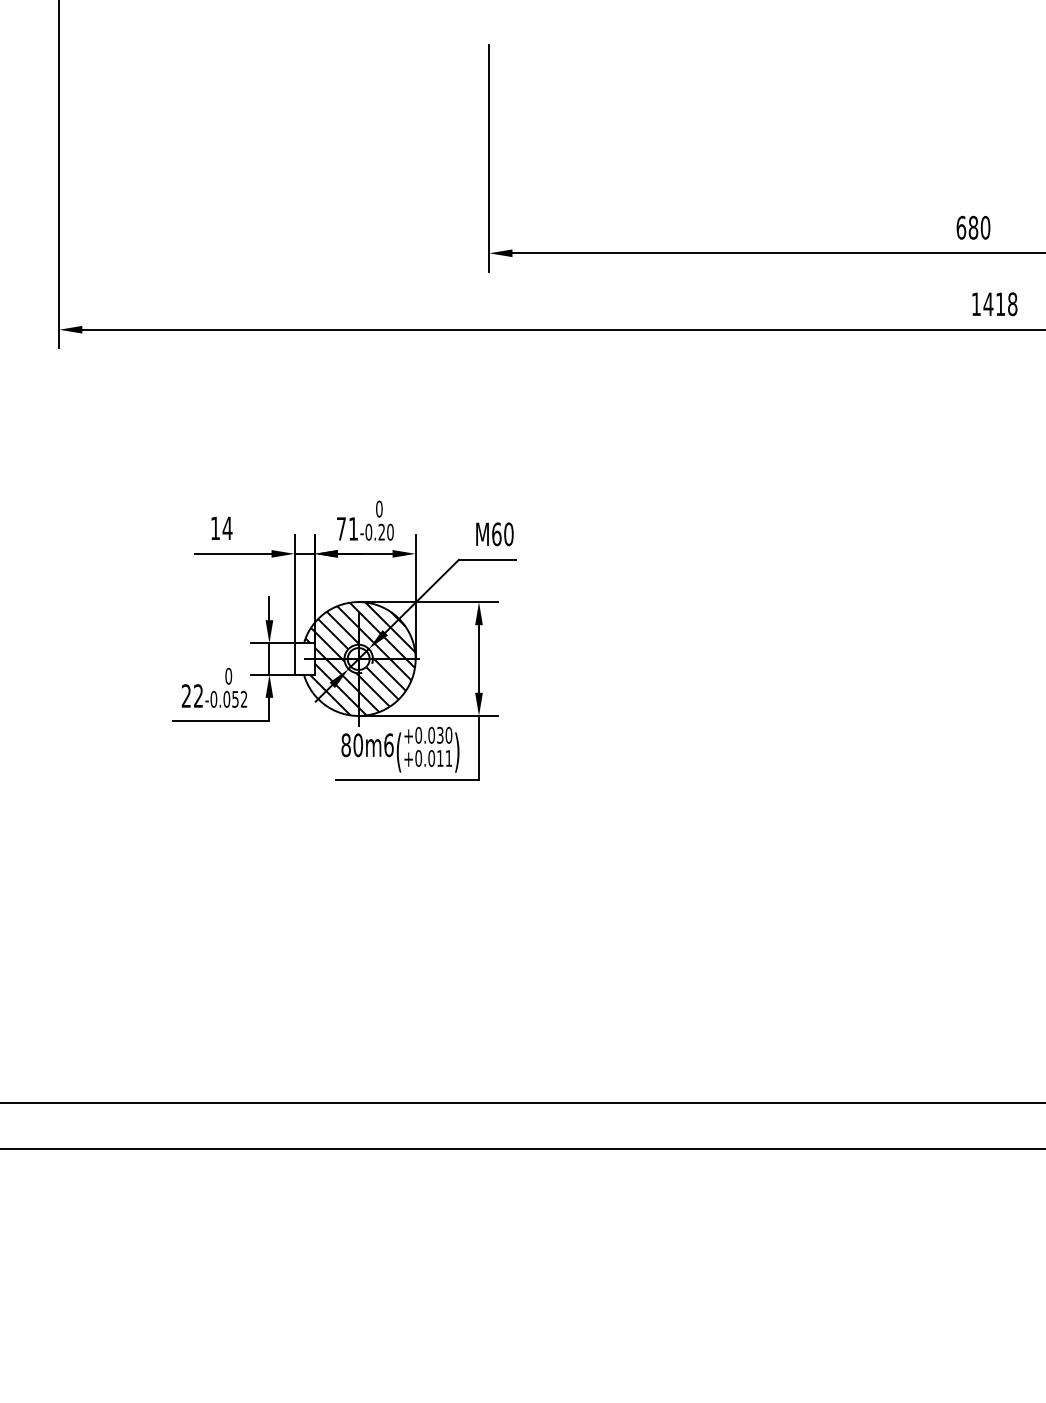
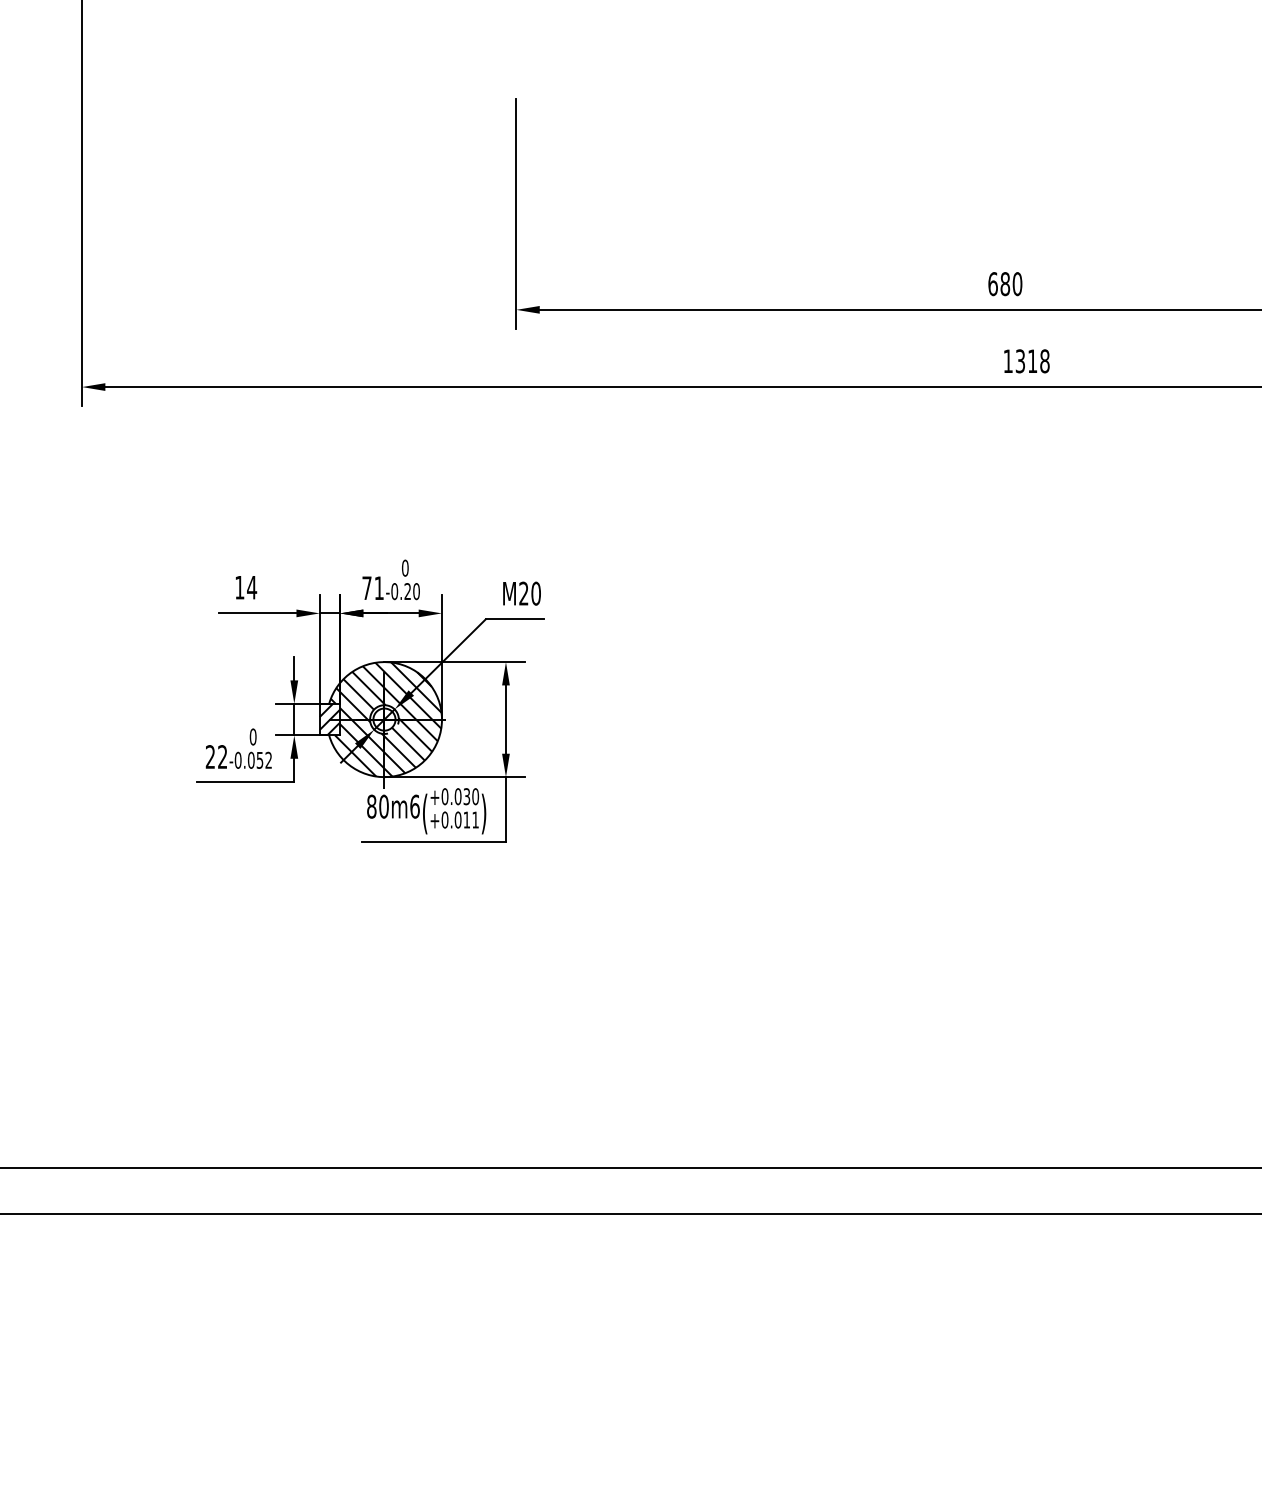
text: (988, 304) -> (1020, 361), 1418 -> 1318
text: (496, 534) -> (523, 593), M60 -> M20
hatch: (304, 658) -> (329, 719), added

